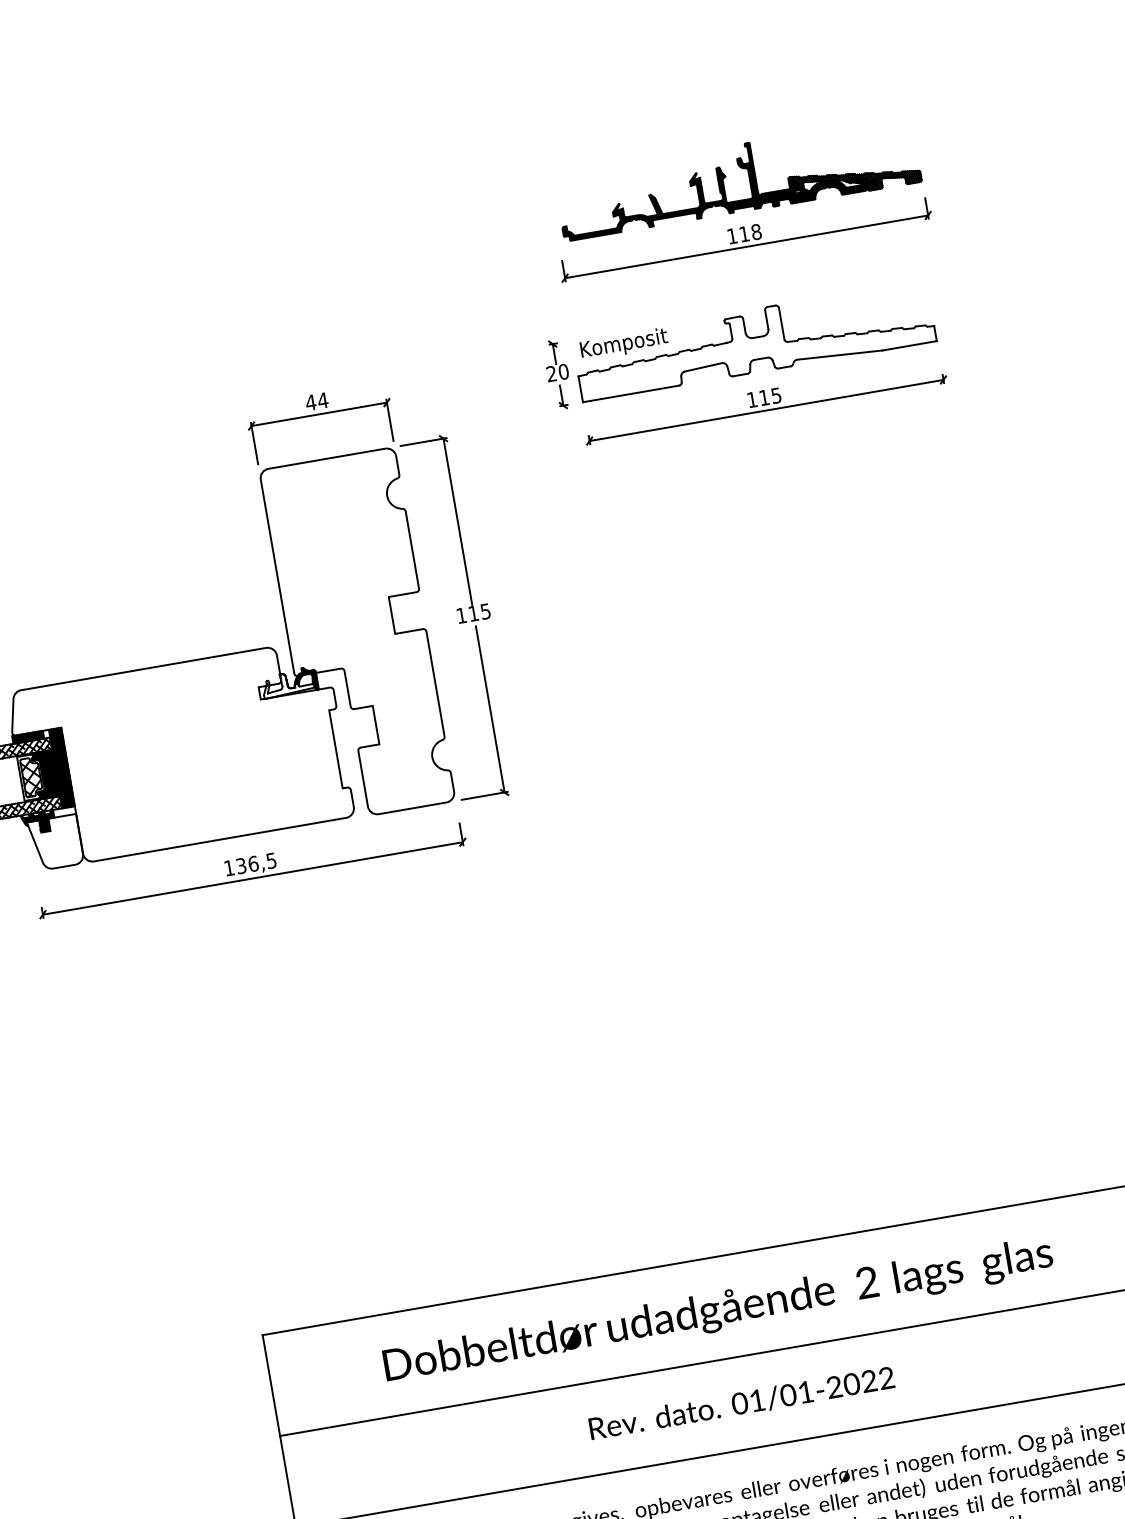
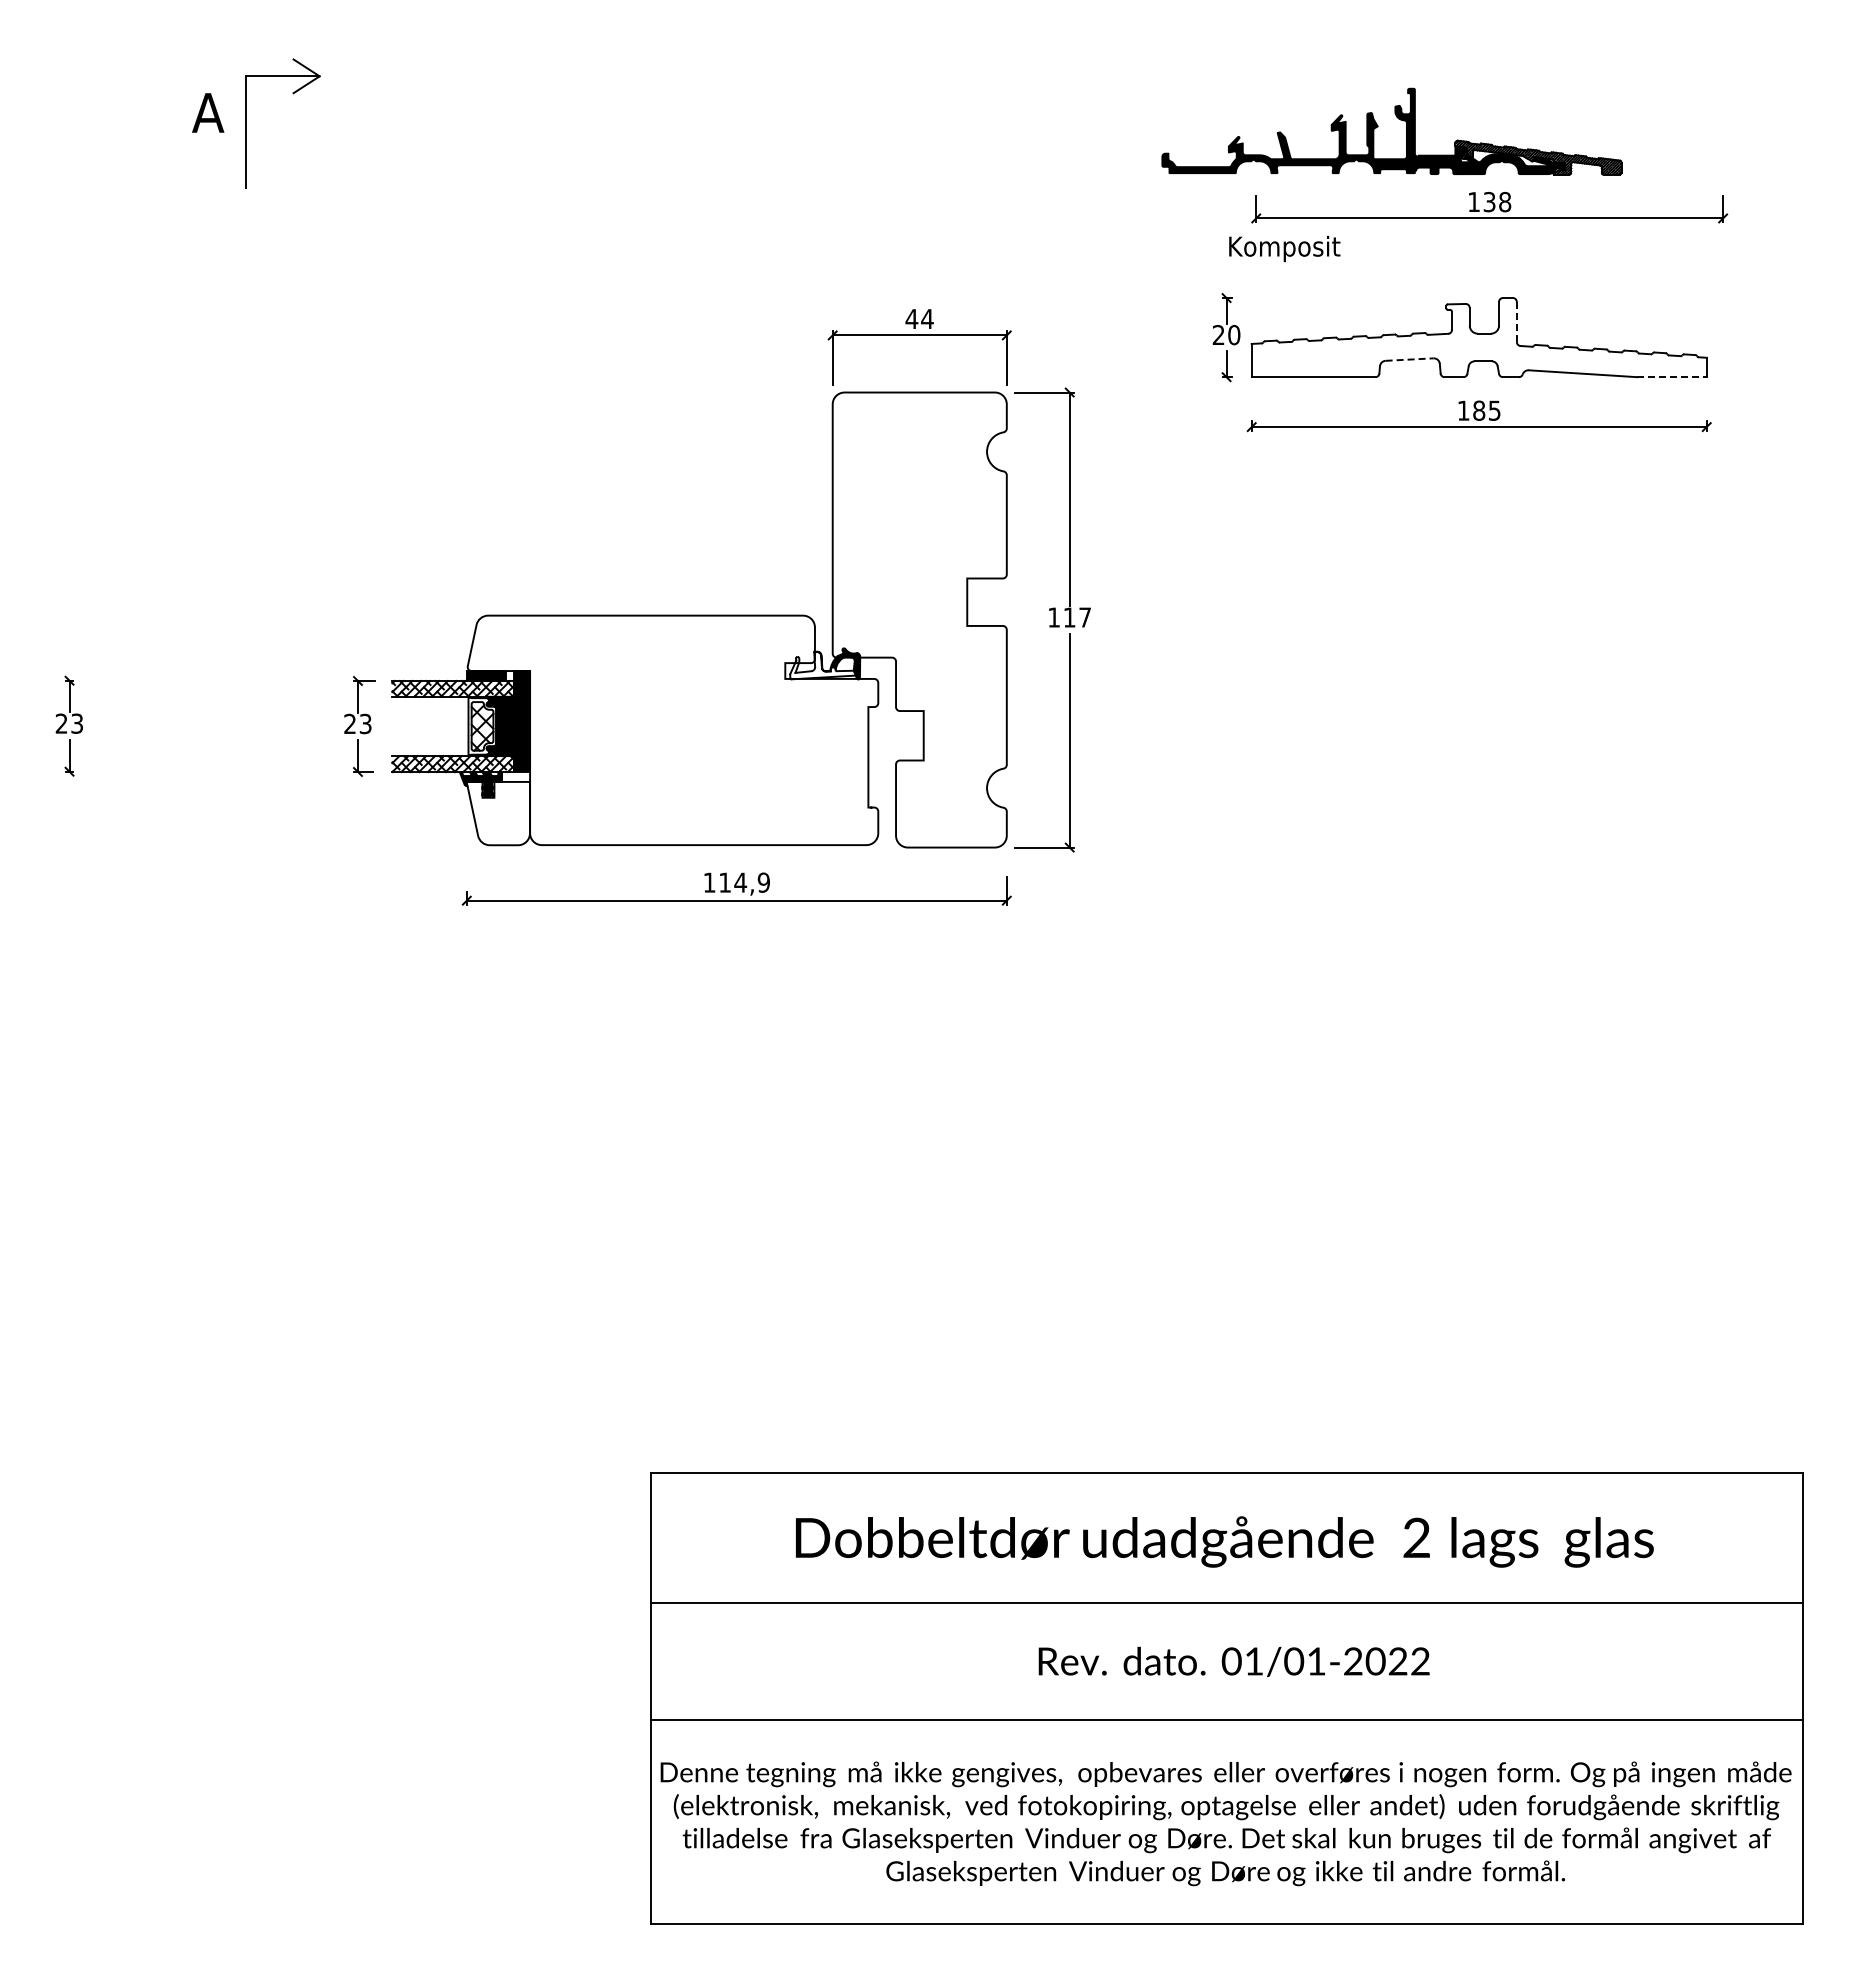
part: (726, 177) -> (1378, 127), moved
text: (744, 233) -> (1489, 201), 118 -> 138
line: (781, 323) -> (1516, 321), solid -> dashed
text: (624, 344) -> (1284, 249), moved
line: (910, 345) -> (1672, 377), solid -> dashed
line: (704, 367) -> (1410, 359), solid -> dashed
text: (764, 397) -> (1479, 410), 115 -> 185
text: (485, 611) -> (1084, 617), 115 -> 117
text: (256, 863) -> (744, 882), 136,5 -> 114,9

